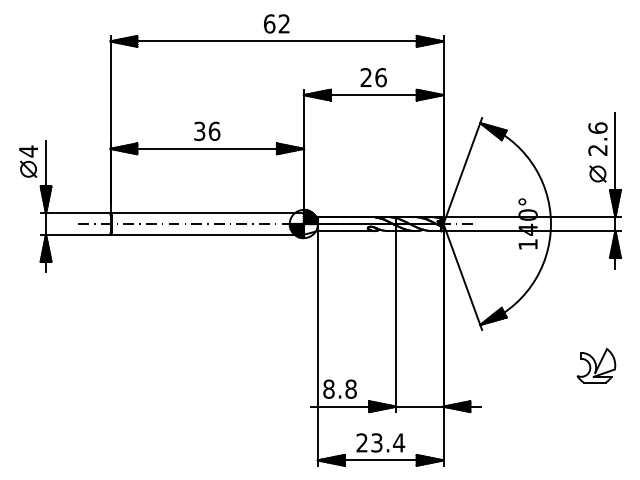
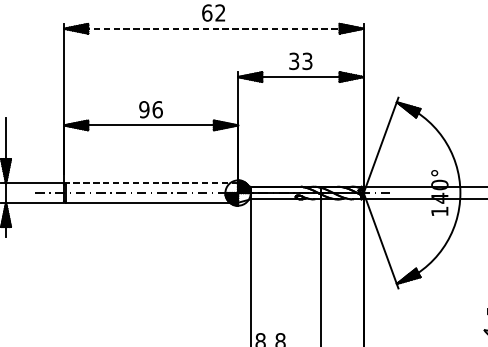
line: (277, 41) -> (214, 28), solid -> dashed
text: (373, 77) -> (300, 61), 26 -> 33
text: (199, 130) -> (144, 108), 36 -> 96
line: (208, 213) -> (152, 183), solid -> dashed

